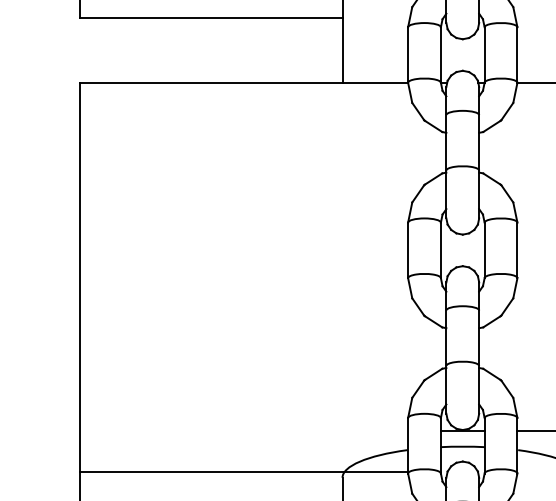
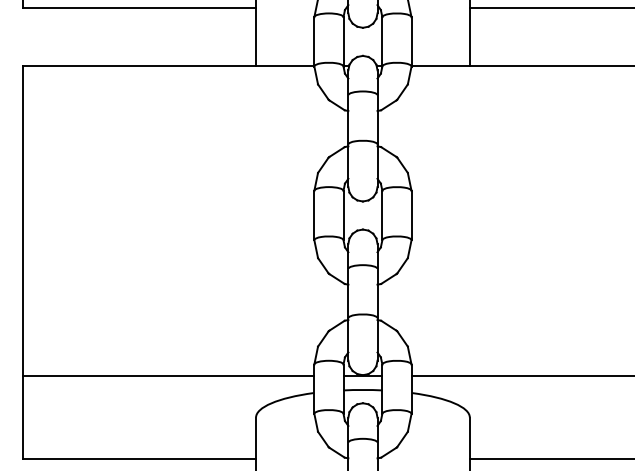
line: (244, 472) -> (168, 376), moved

